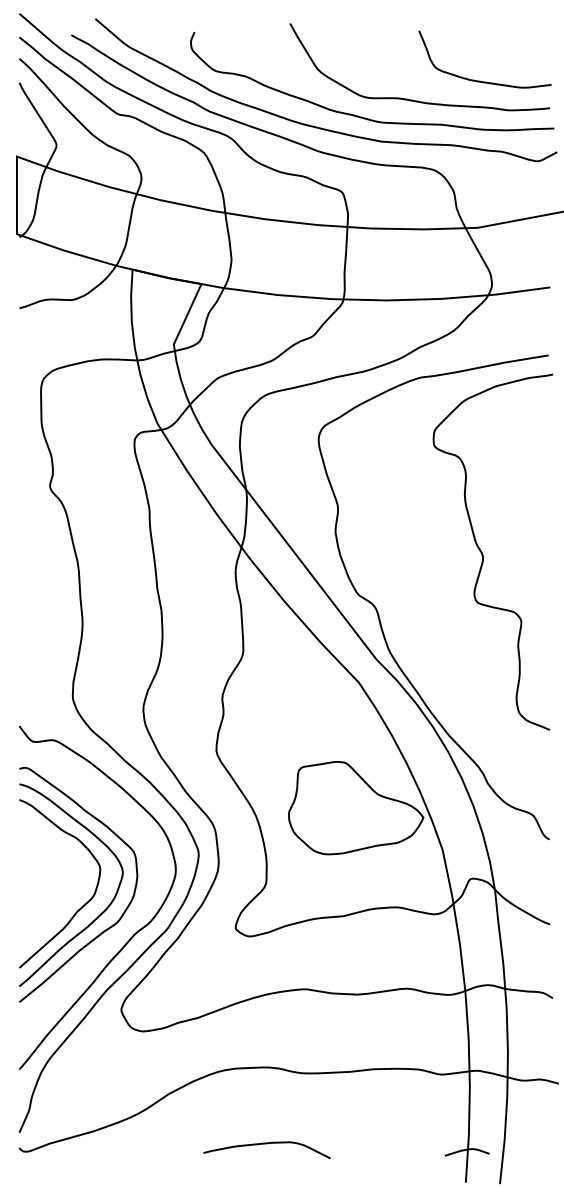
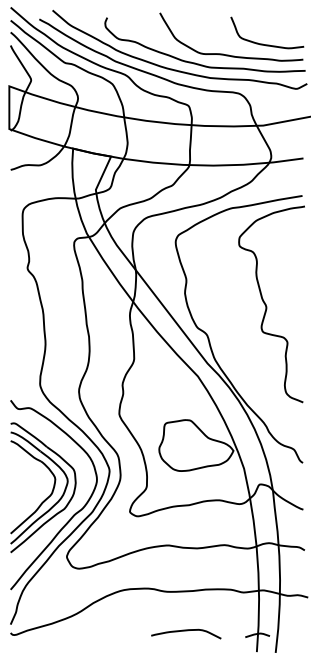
curve: (267, 1145) -> (186, 631), moved

